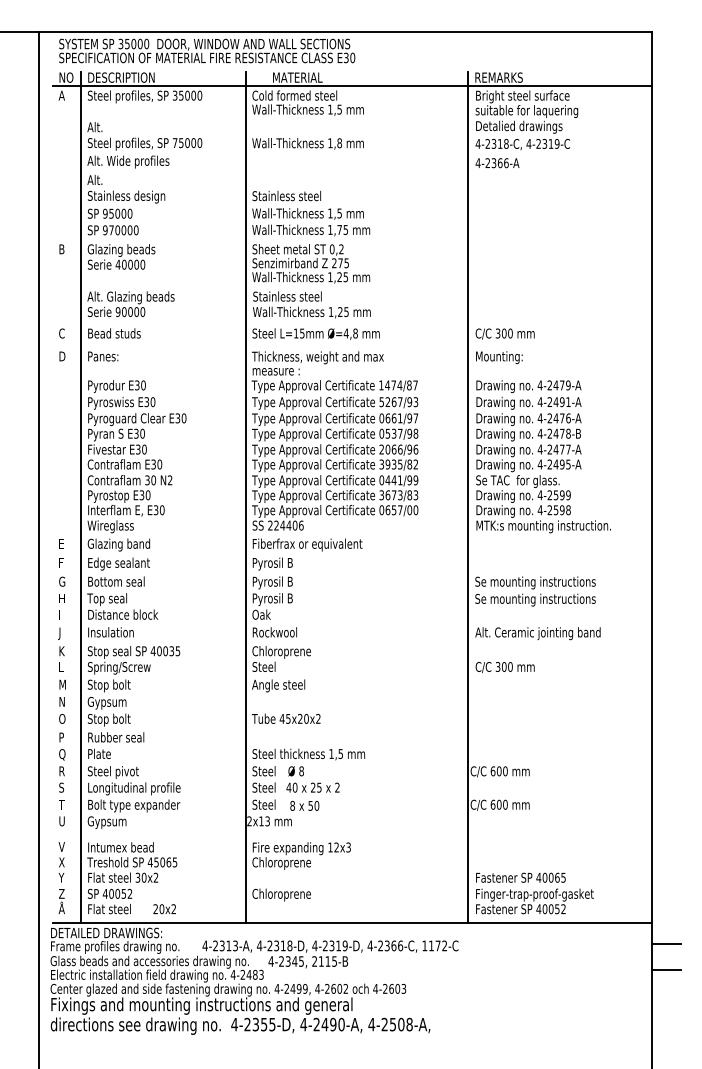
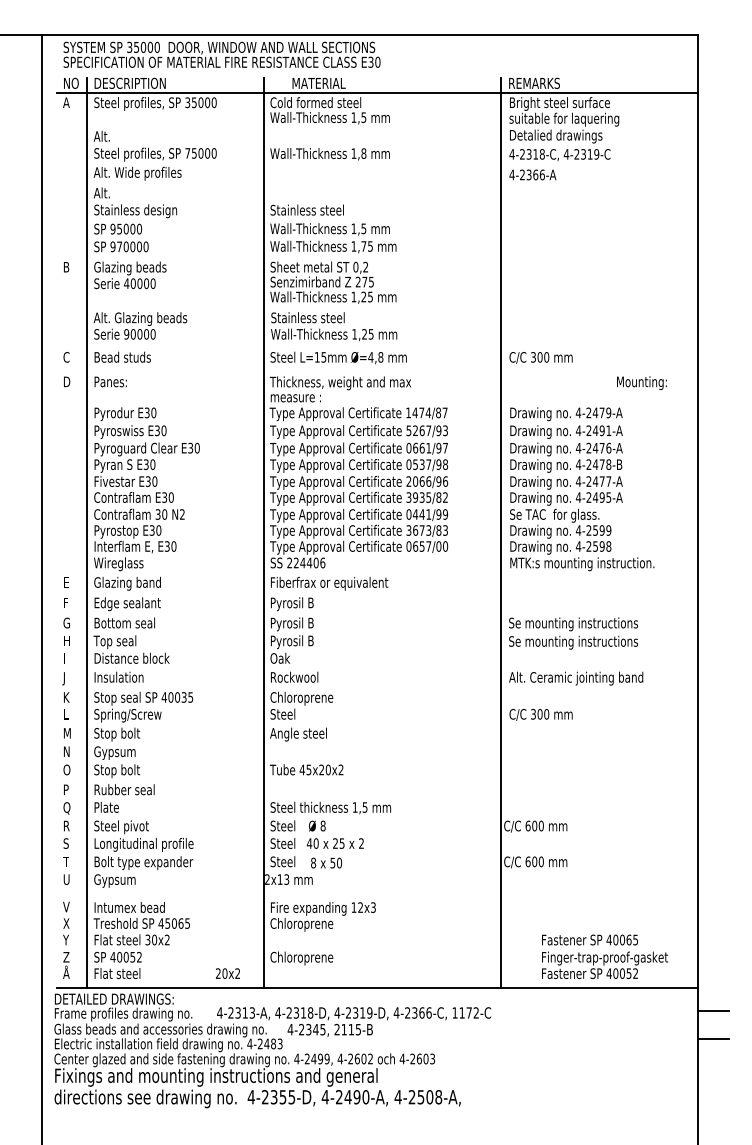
text: (499, 357) -> (642, 383), moved
text: (534, 893) -> (604, 956), moved
text: (164, 909) -> (227, 973), moved

